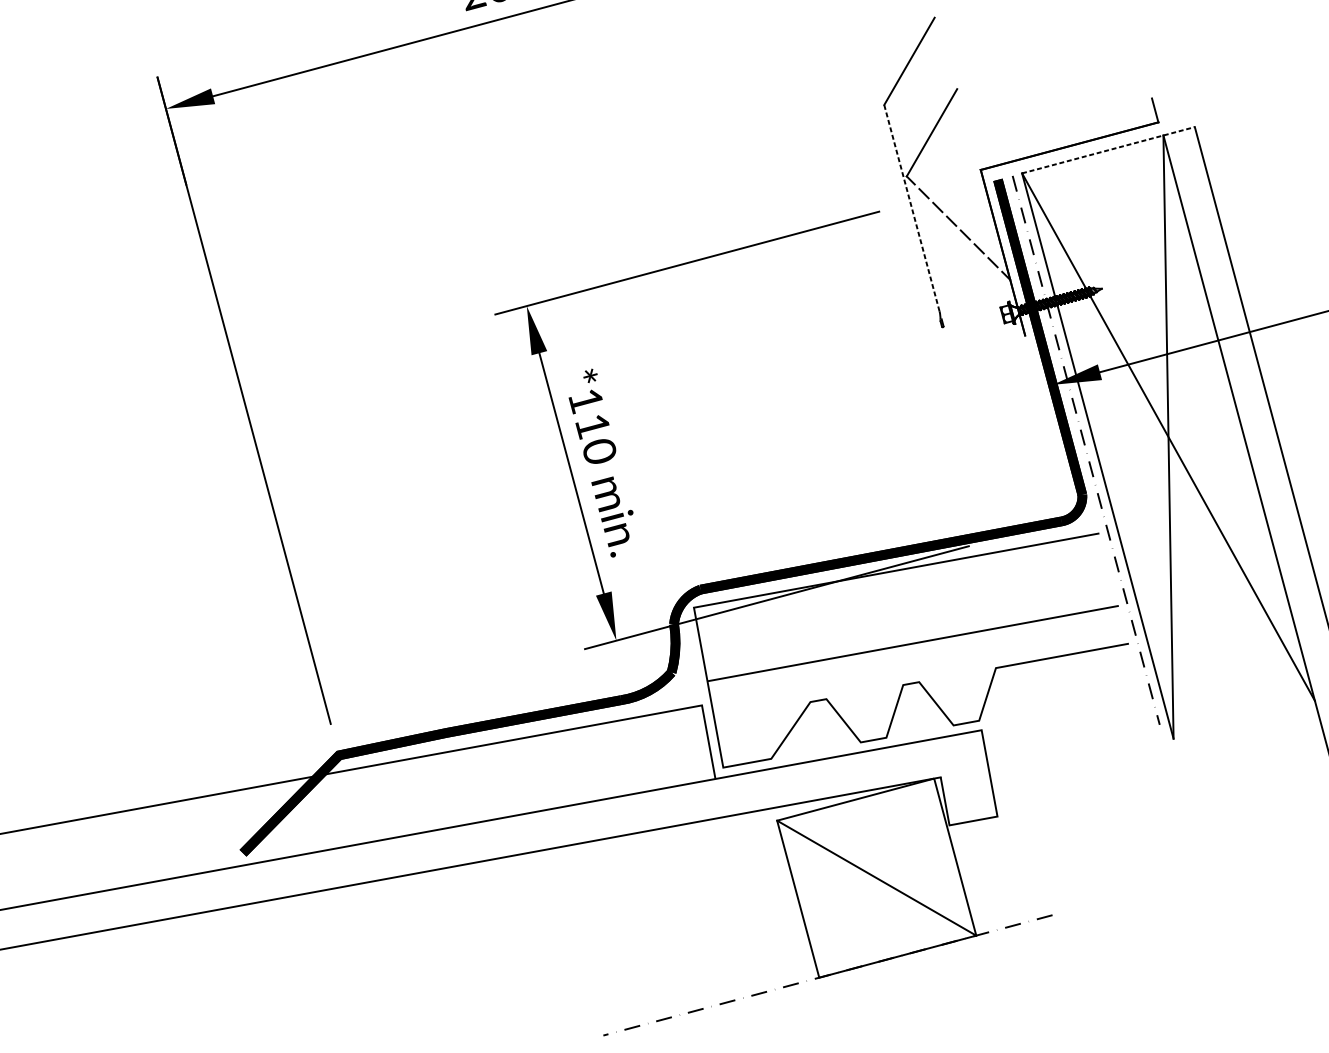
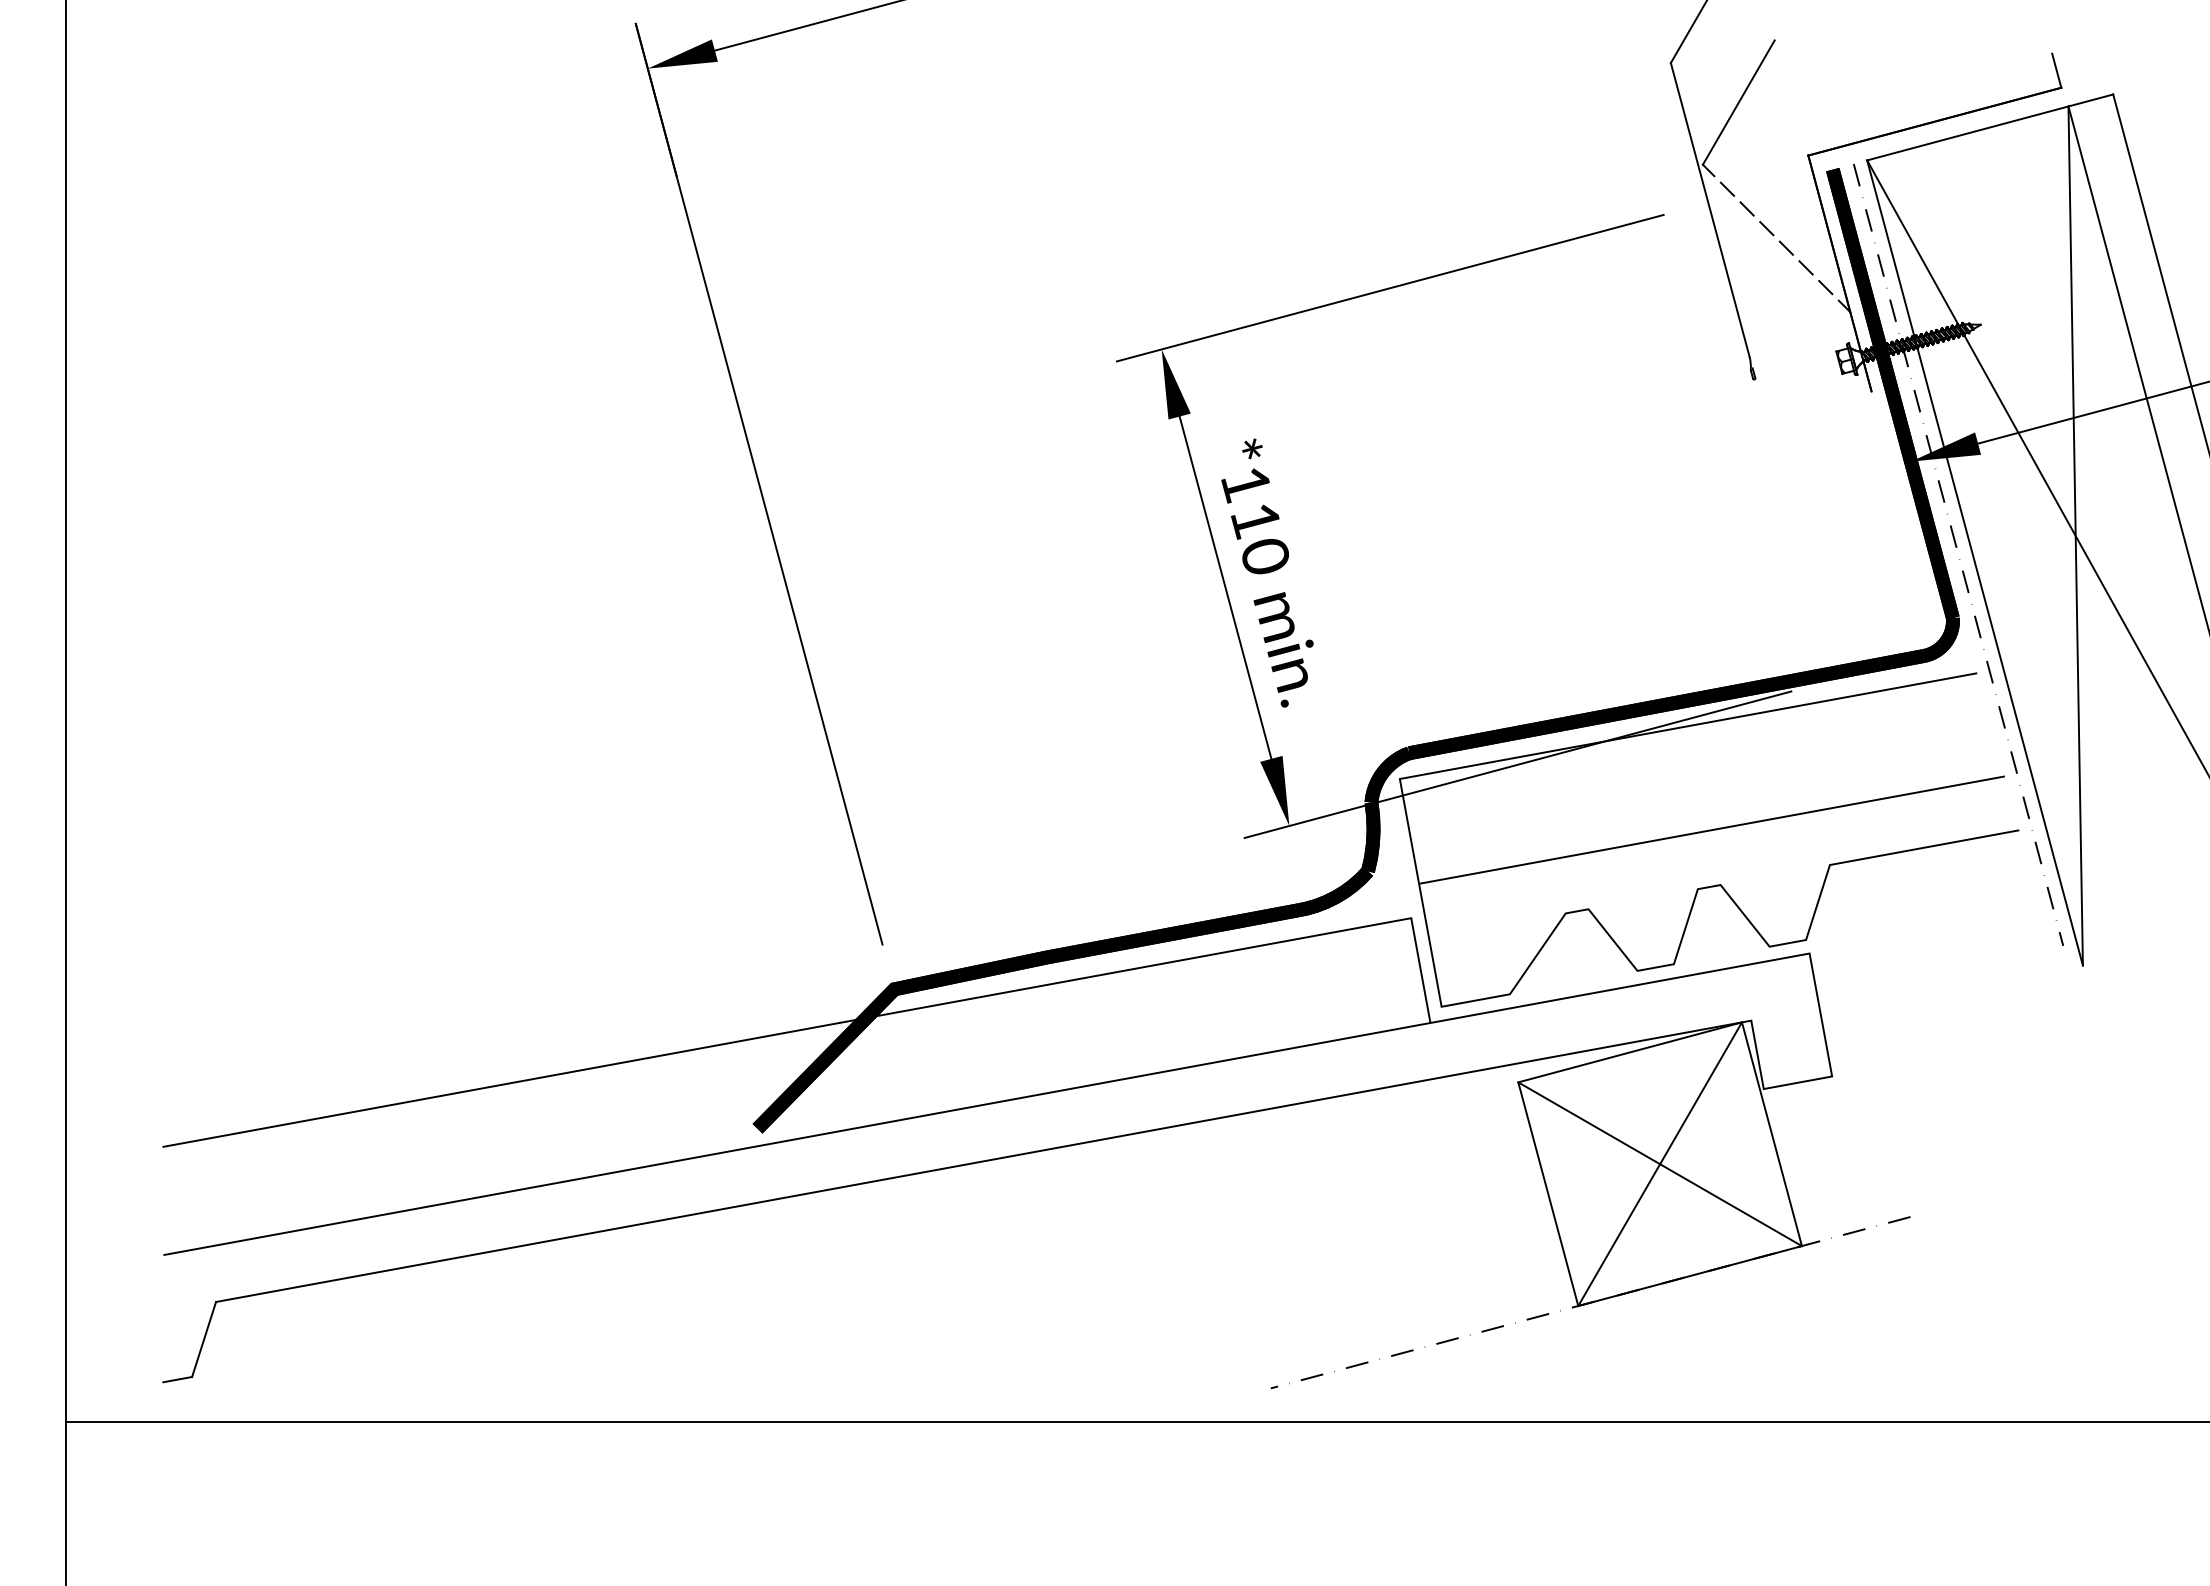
line: (1108, 150) -> (1990, 127), dashed -> solid
line: (912, 207) -> (1710, 209), dashed -> solid
line: (876, 878) -> (1659, 1164), added

